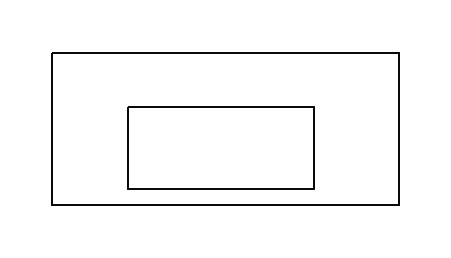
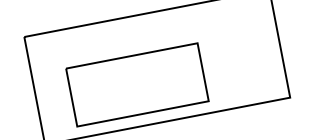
part: (220, 147) -> (137, 84), moved

